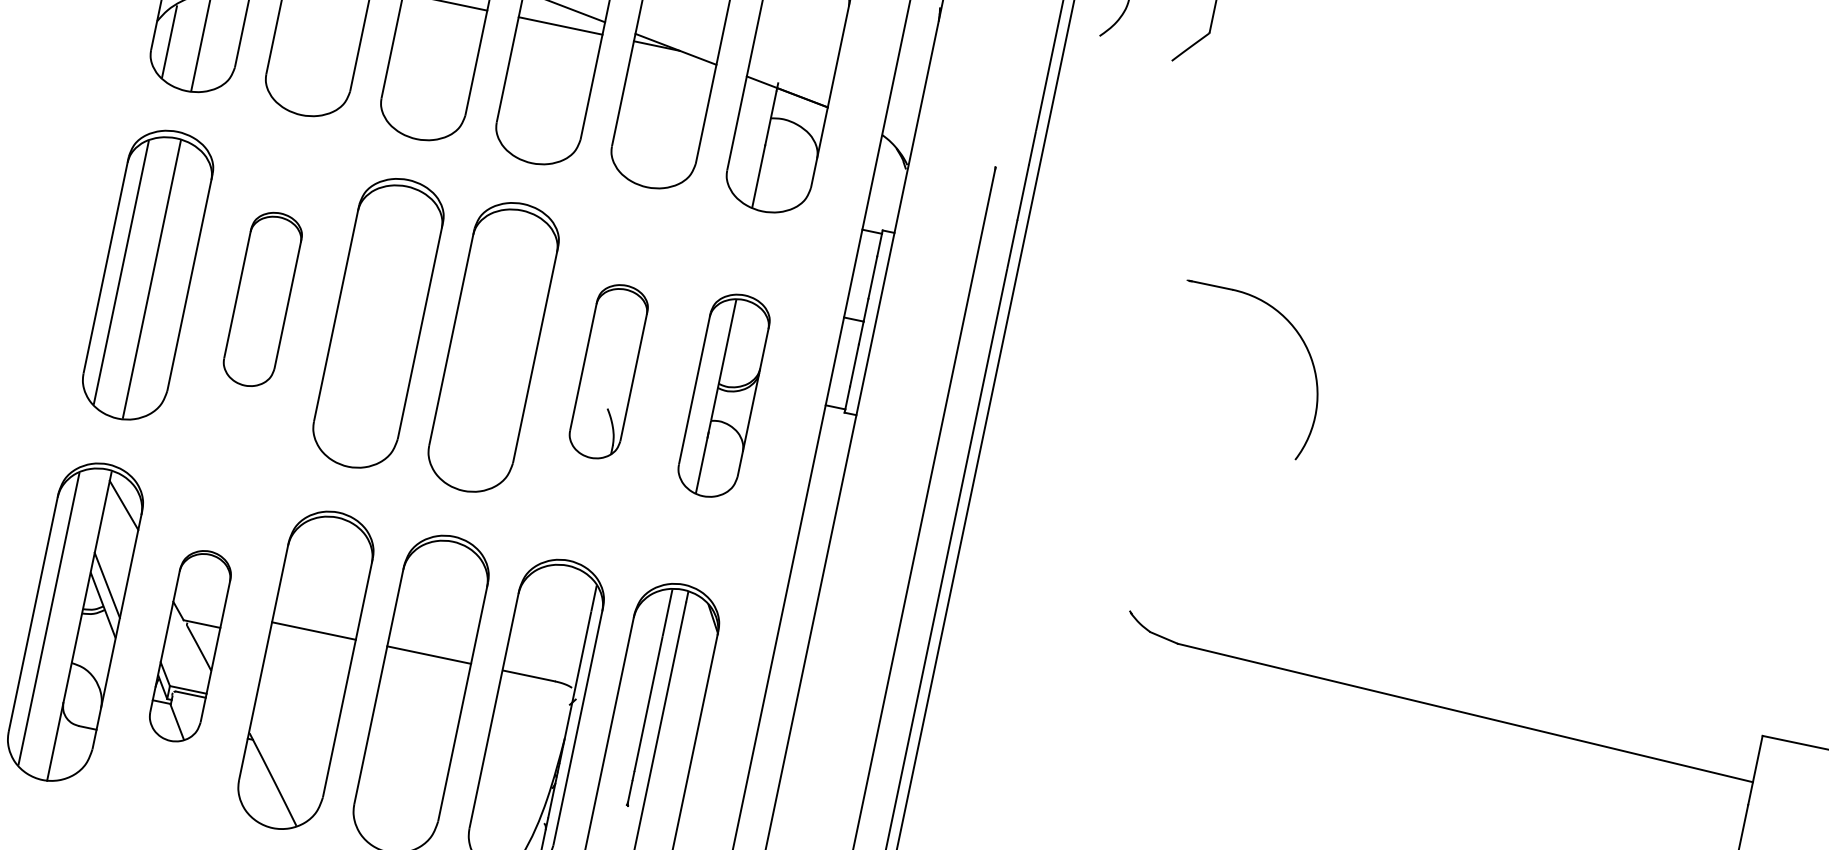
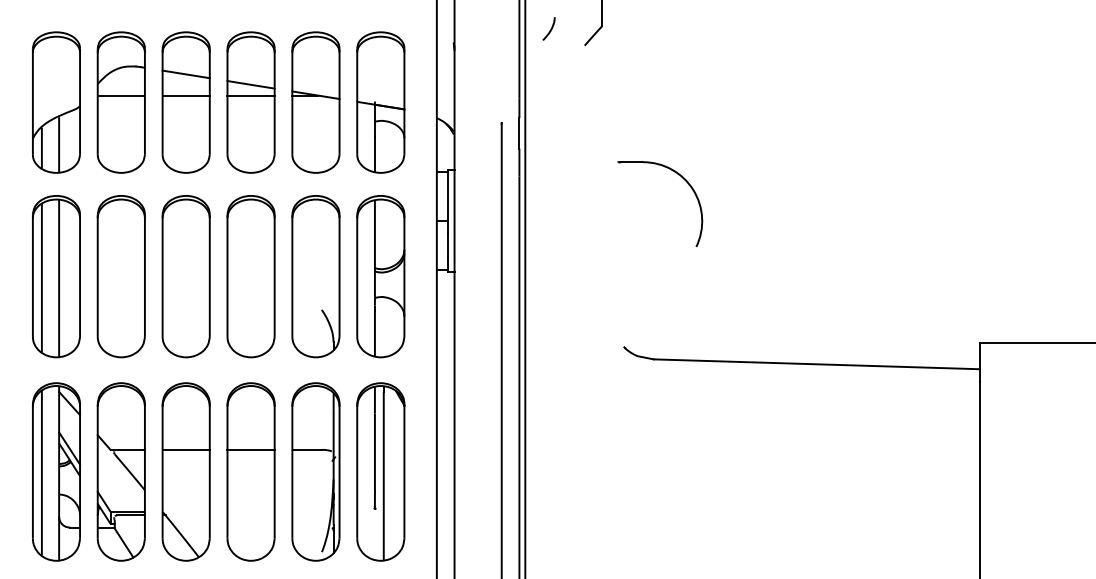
part: (261, 298) -> (120, 276), size x1.67
part: (607, 371) -> (315, 276), size x1.67
part: (723, 395) -> (380, 276), size x1.43
part: (189, 645) -> (120, 471), size x1.67

